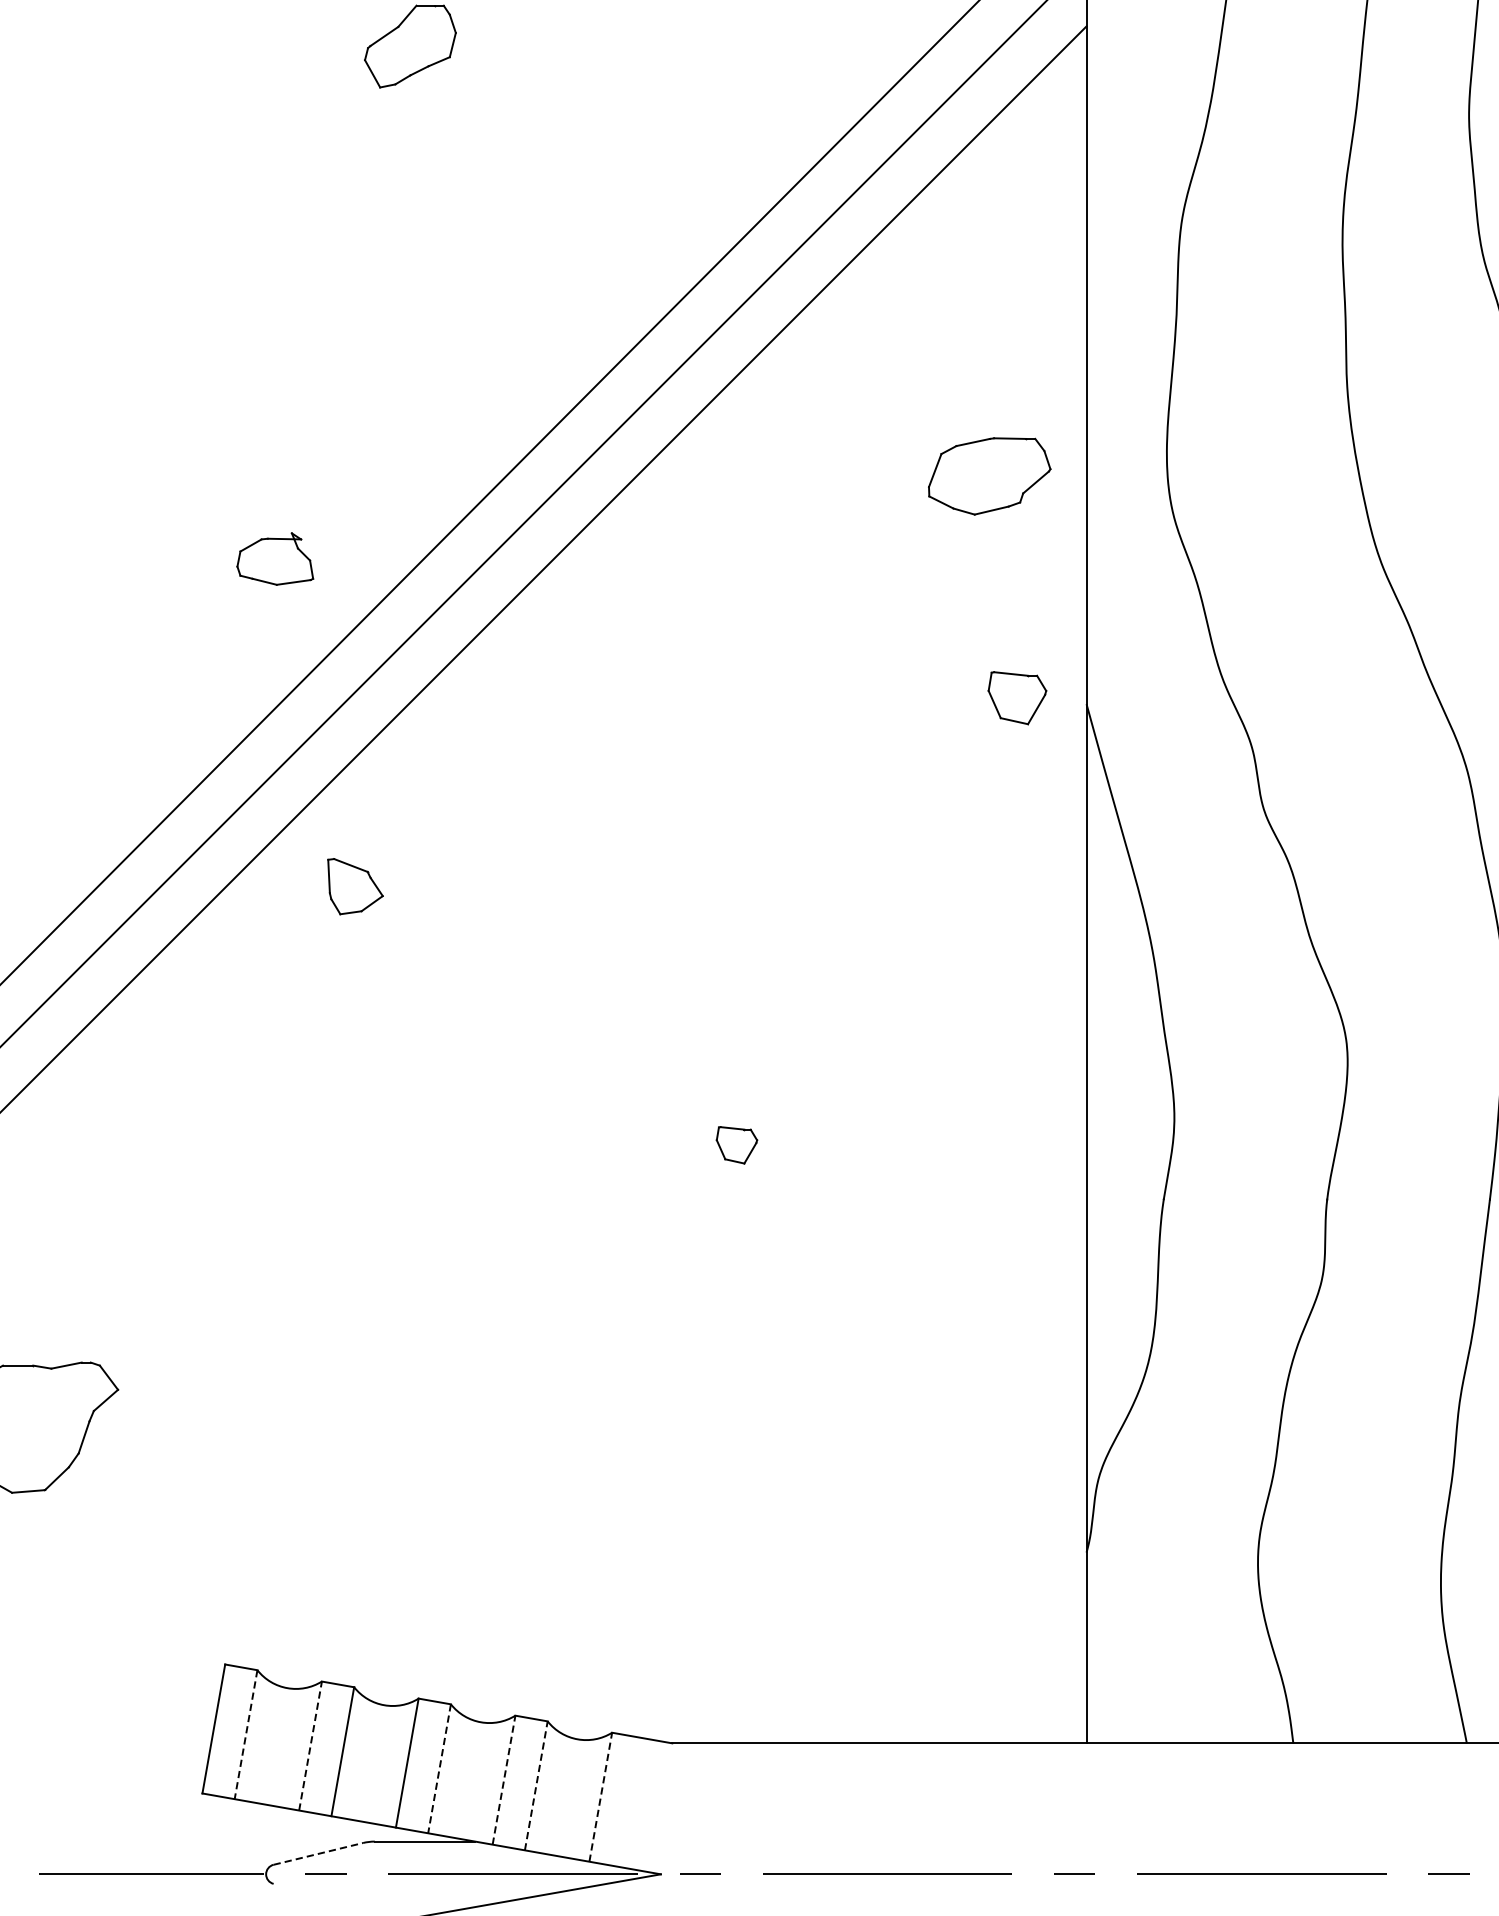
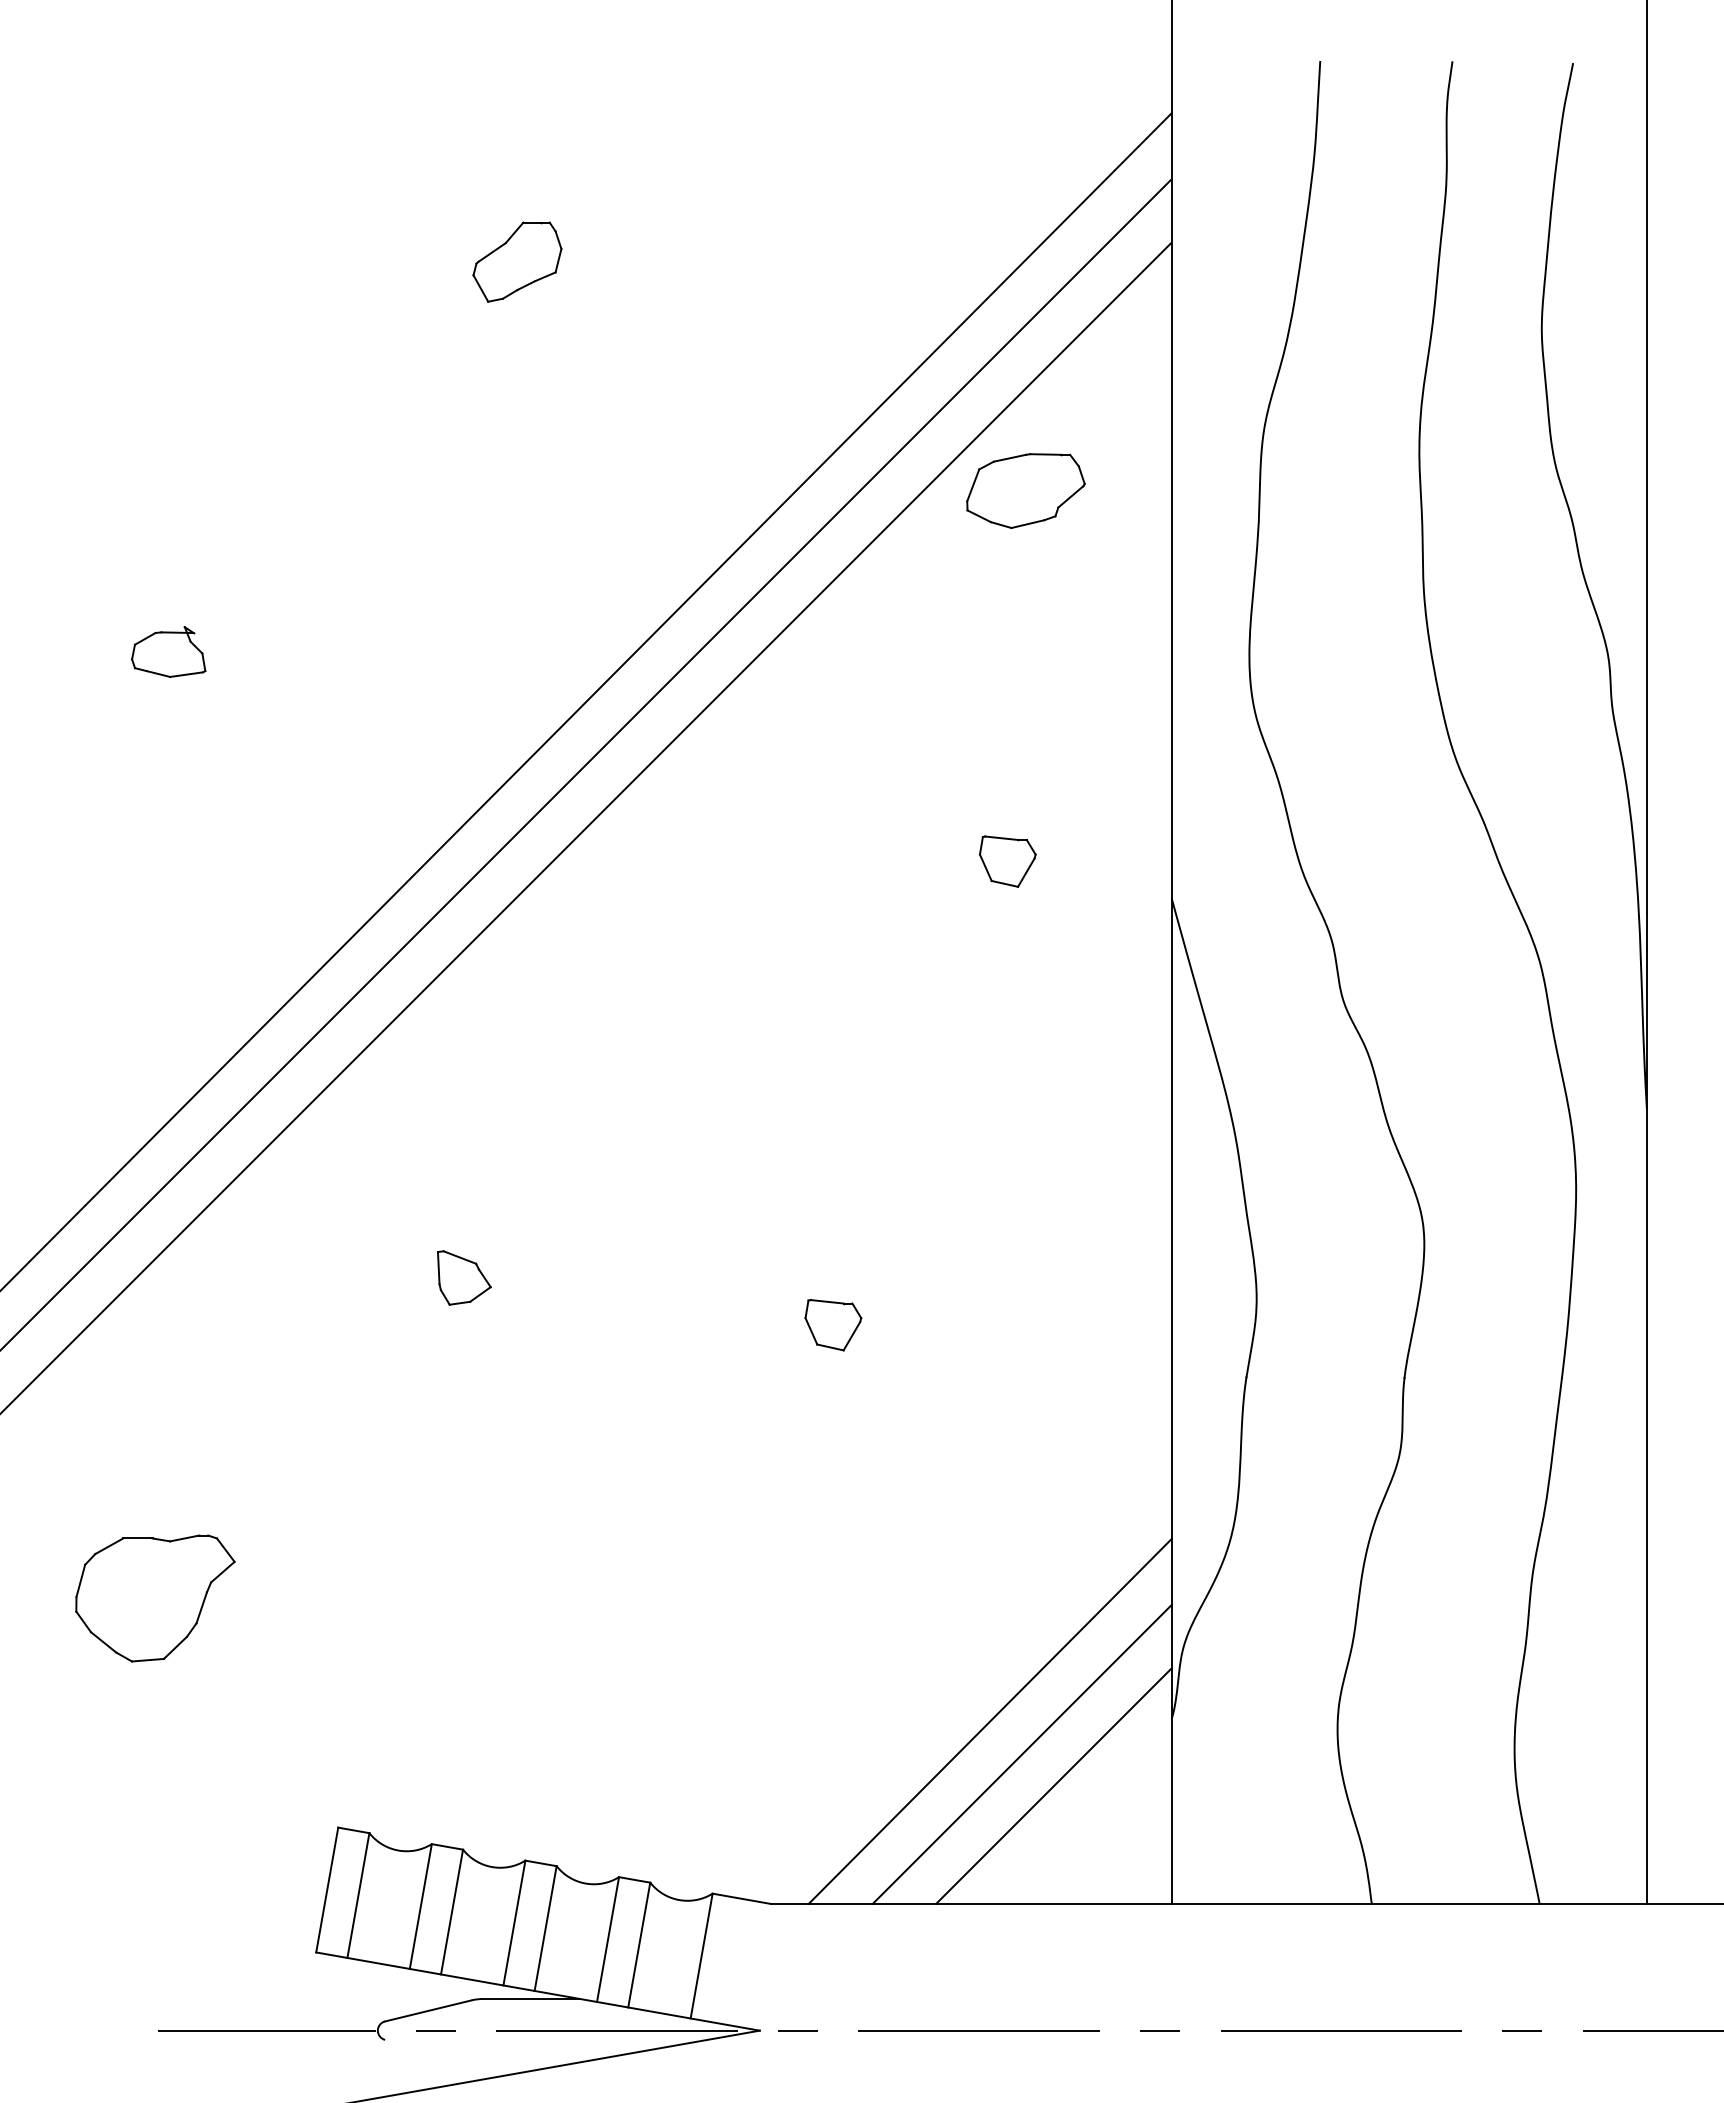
part: (989, 475) -> (1025, 490), moved
part: (275, 558) -> (168, 651), moved
part: (1017, 698) -> (1007, 861), moved
part: (355, 886) -> (464, 1277), moved
part: (737, 1145) -> (833, 1325), size x1.43
line: (898, 1554) -> (989, 1721), added
line: (931, 1588) -> (1021, 1754), added
line: (964, 1620) -> (1053, 1785), added
line: (246, 1735) -> (358, 1896), dashed -> solid
line: (310, 1746) -> (420, 1906), dashed -> solid
line: (439, 1769) -> (545, 1929), dashed -> solid
line: (504, 1780) -> (608, 1939), dashed -> solid
line: (536, 1785) -> (639, 1944), dashed -> solid
line: (600, 1796) -> (701, 1955), dashed -> solid
line: (318, 1853) -> (428, 2010), dashed -> solid

